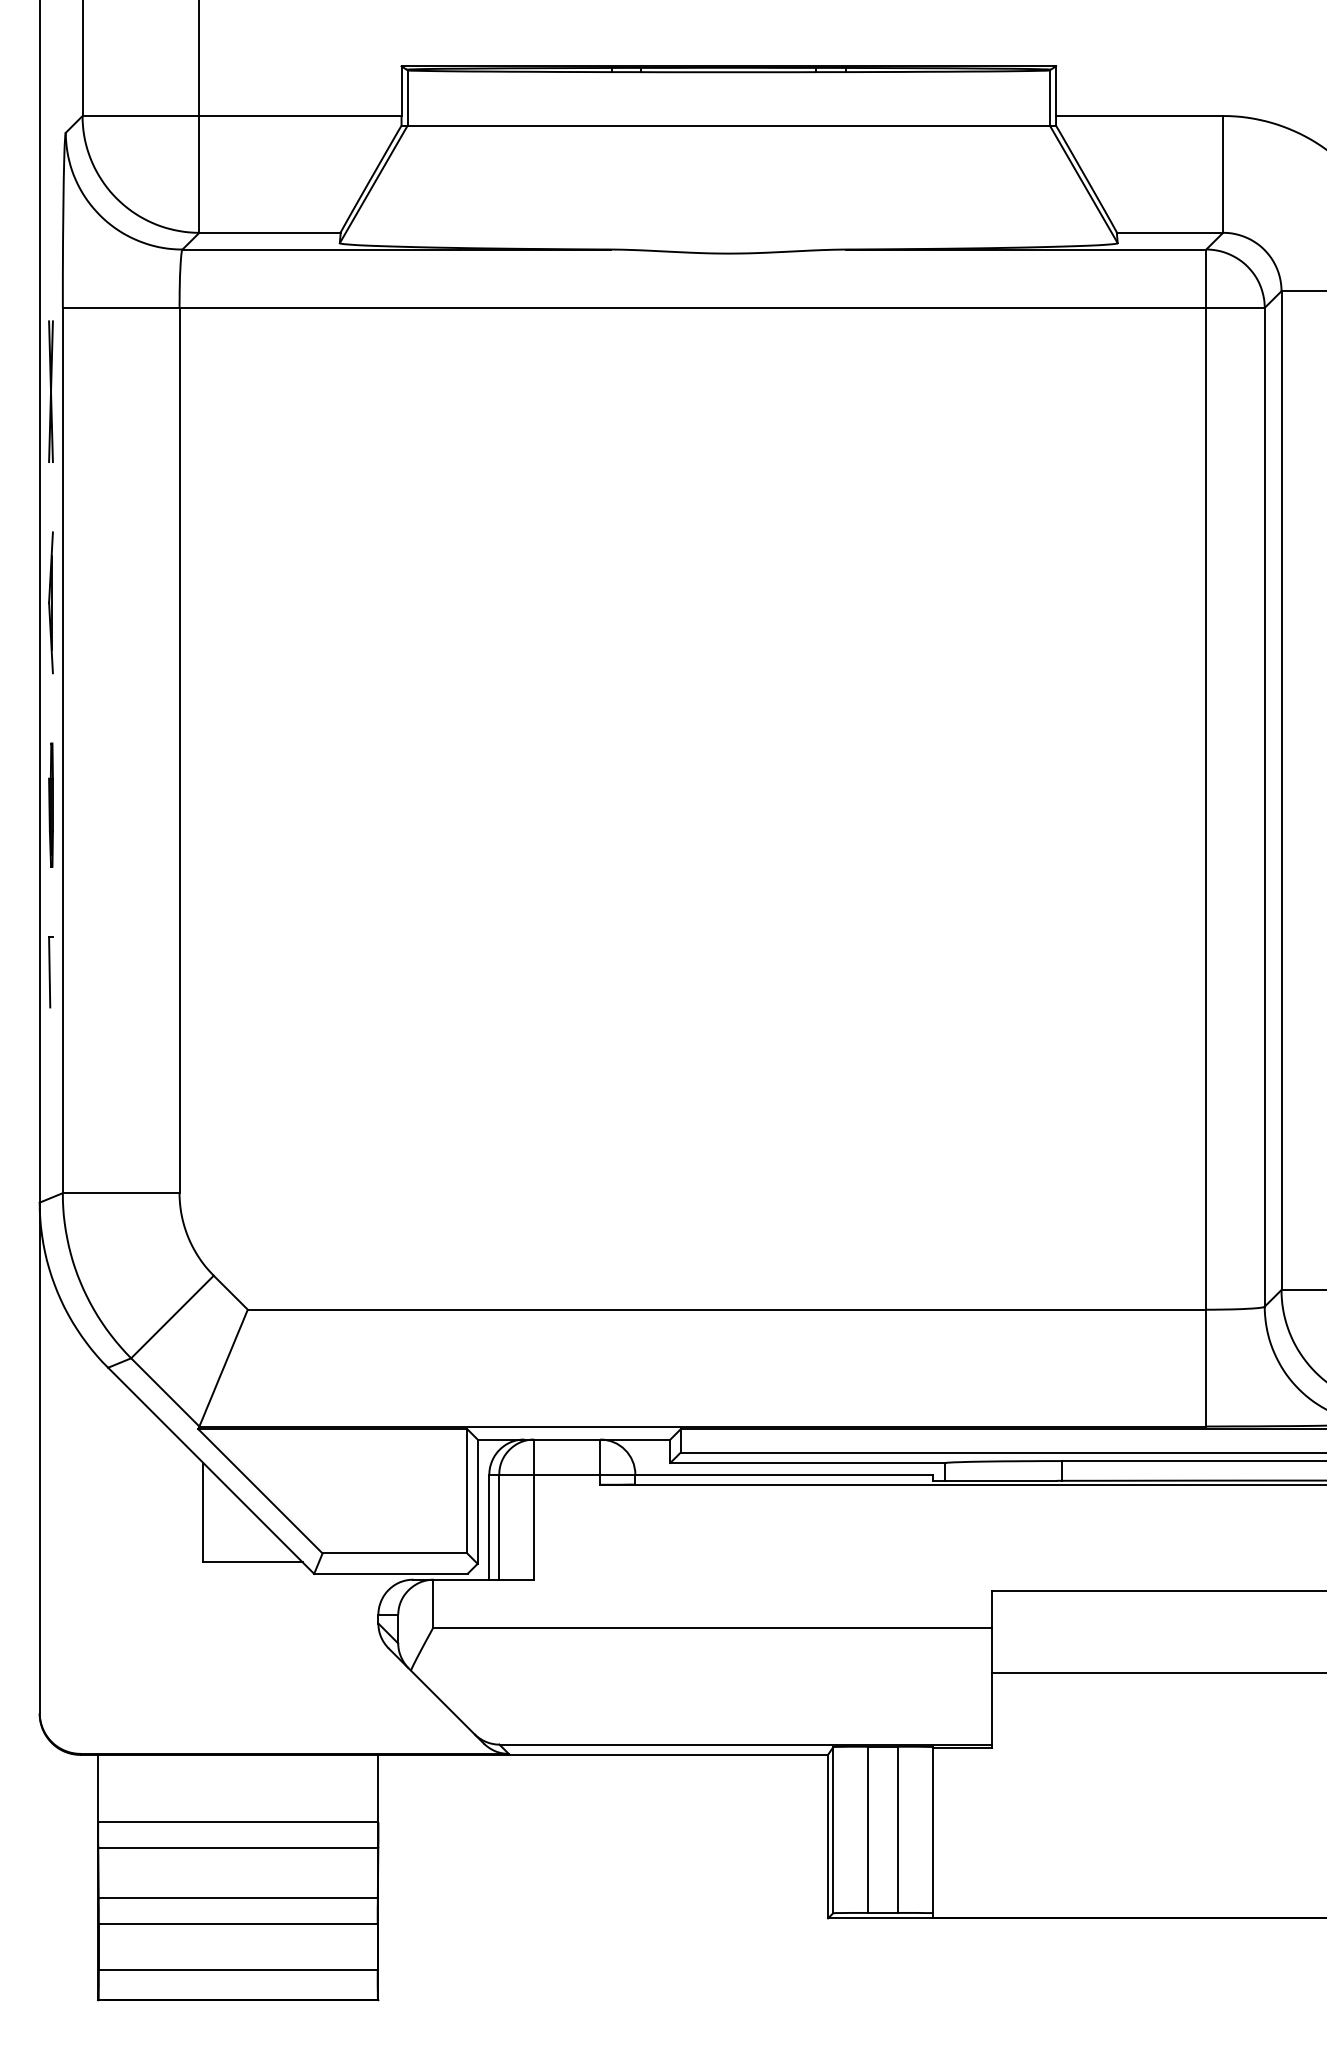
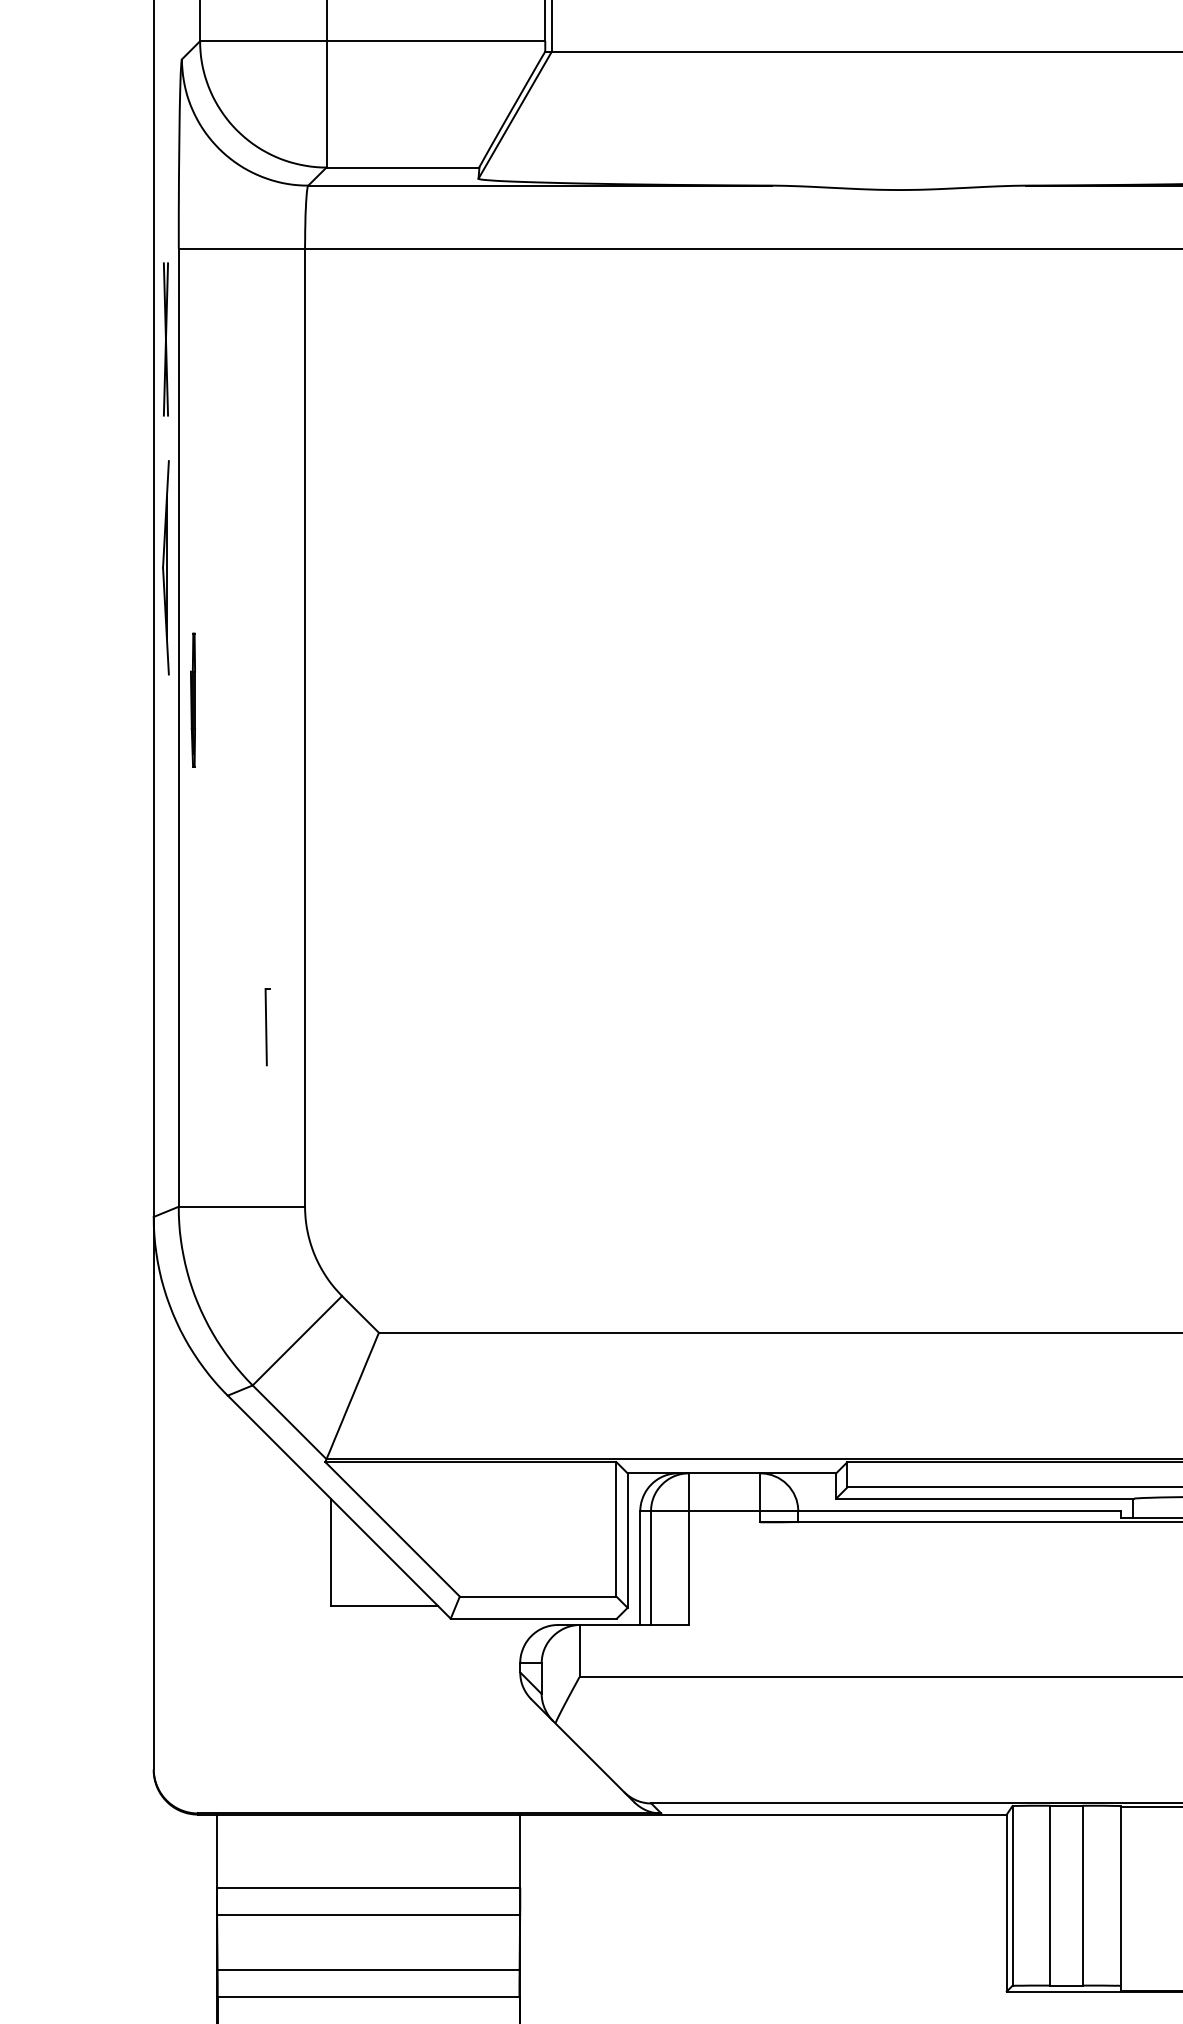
part: (50, 602) -> (165, 567), size x1.4
part: (50, 804) -> (192, 699), moved
part: (50, 972) -> (267, 1027), moved

